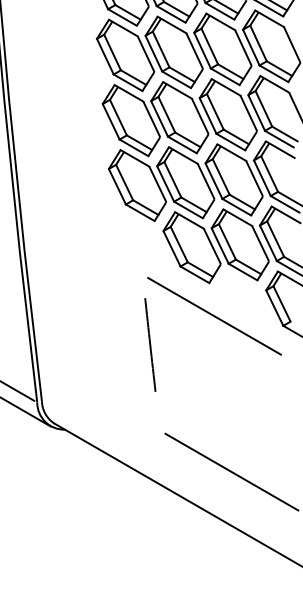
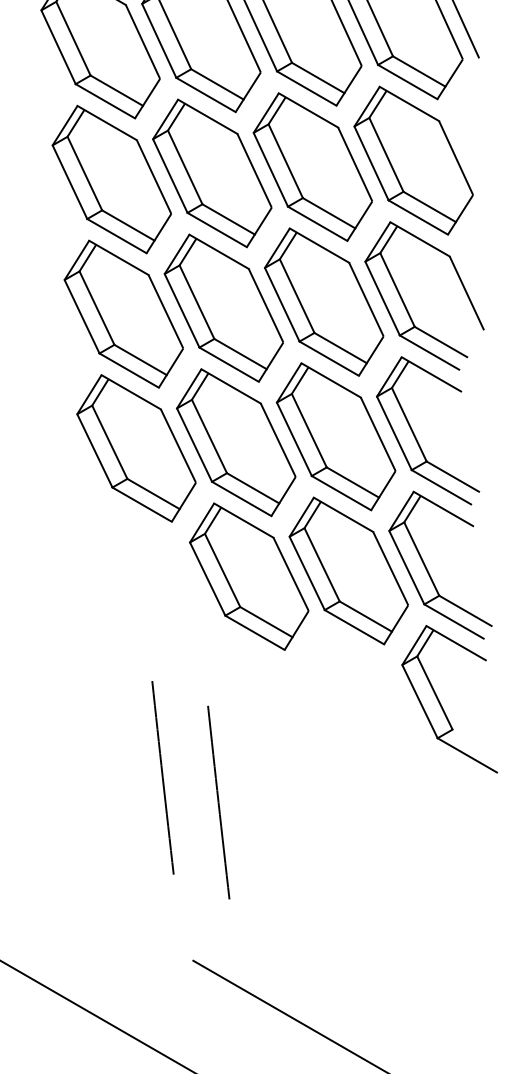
line: (214, 316) -> (295, 718), removed
line: (177, 356) -> (219, 801), added

